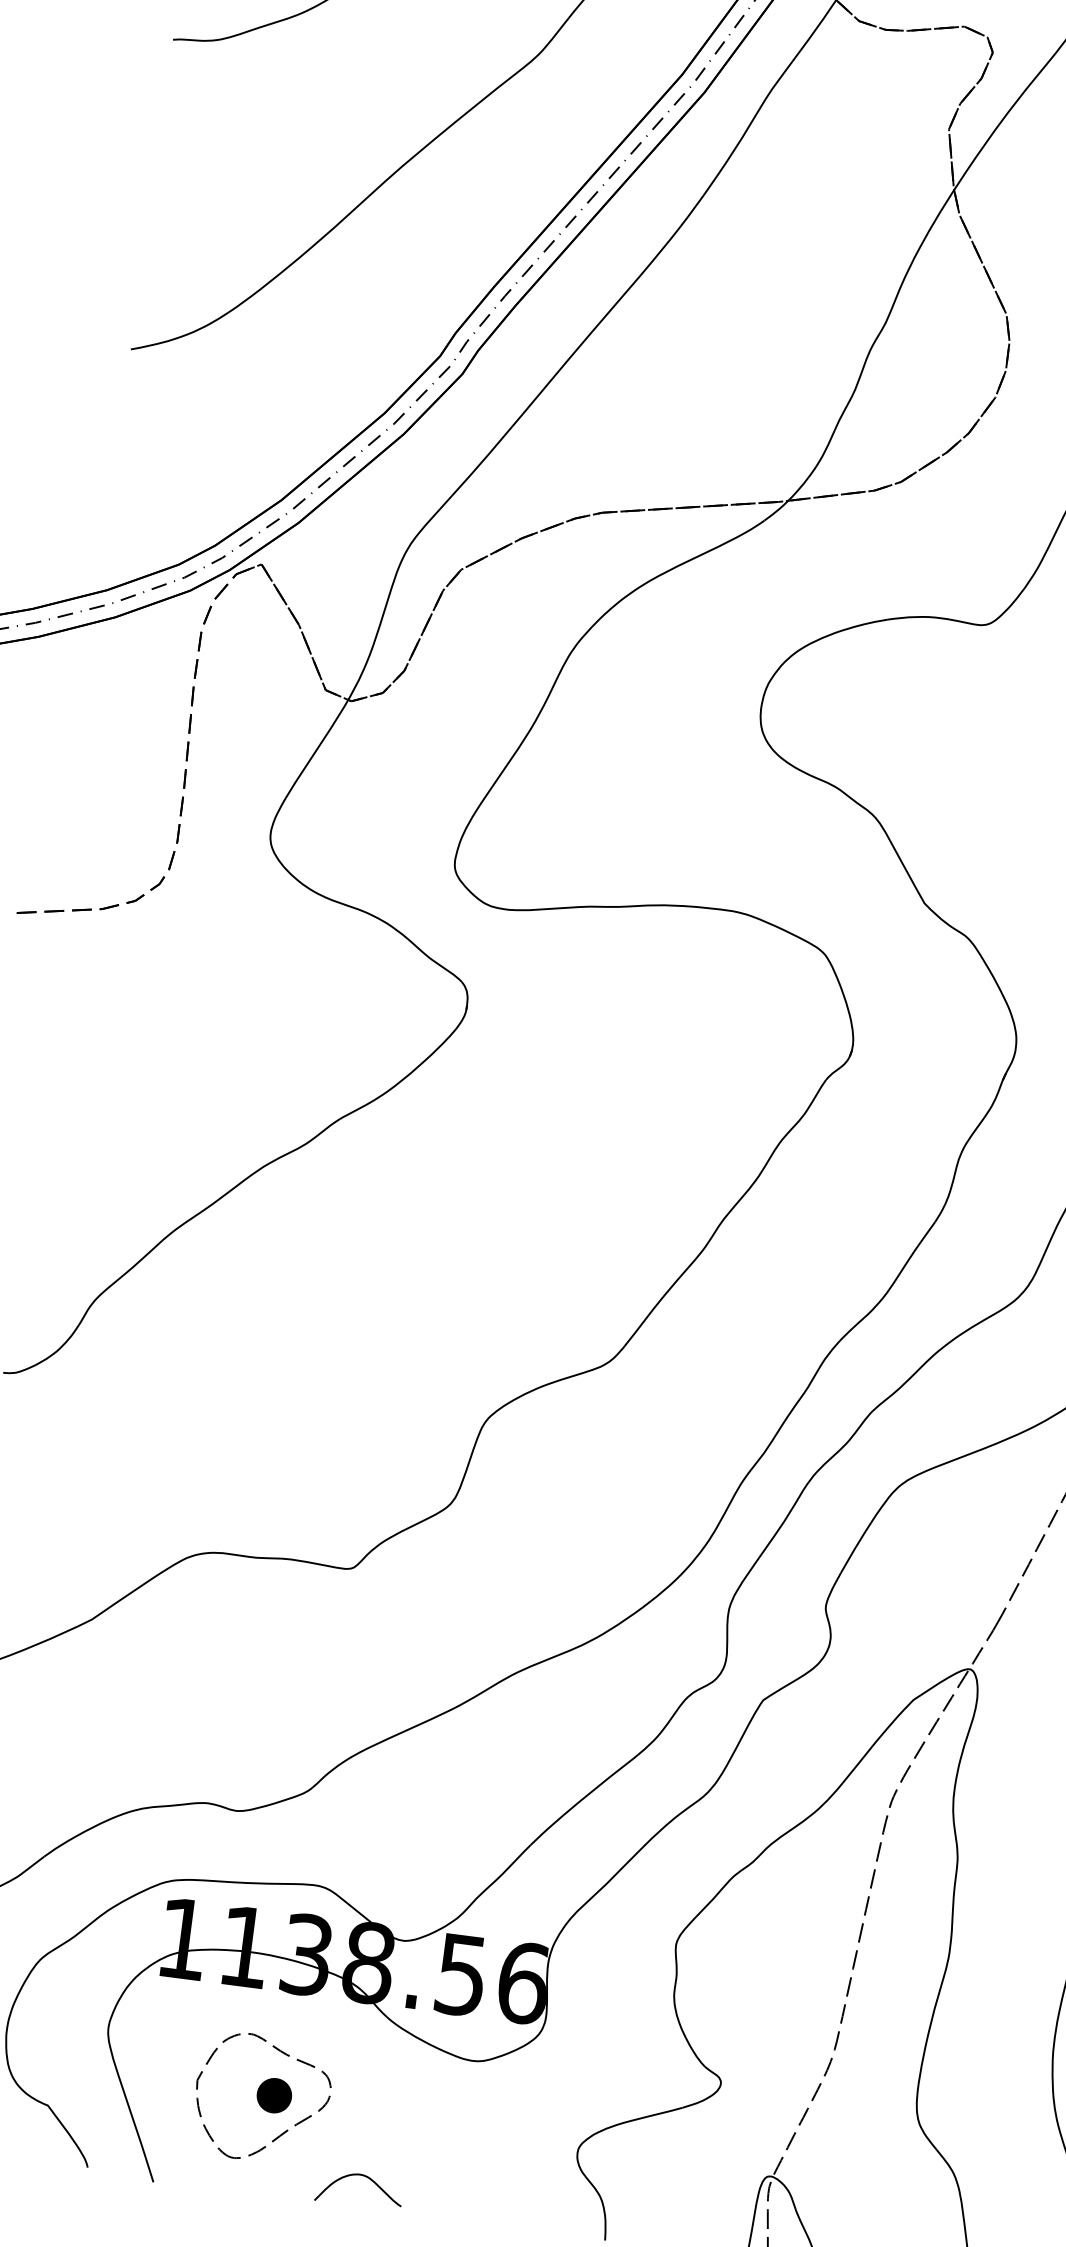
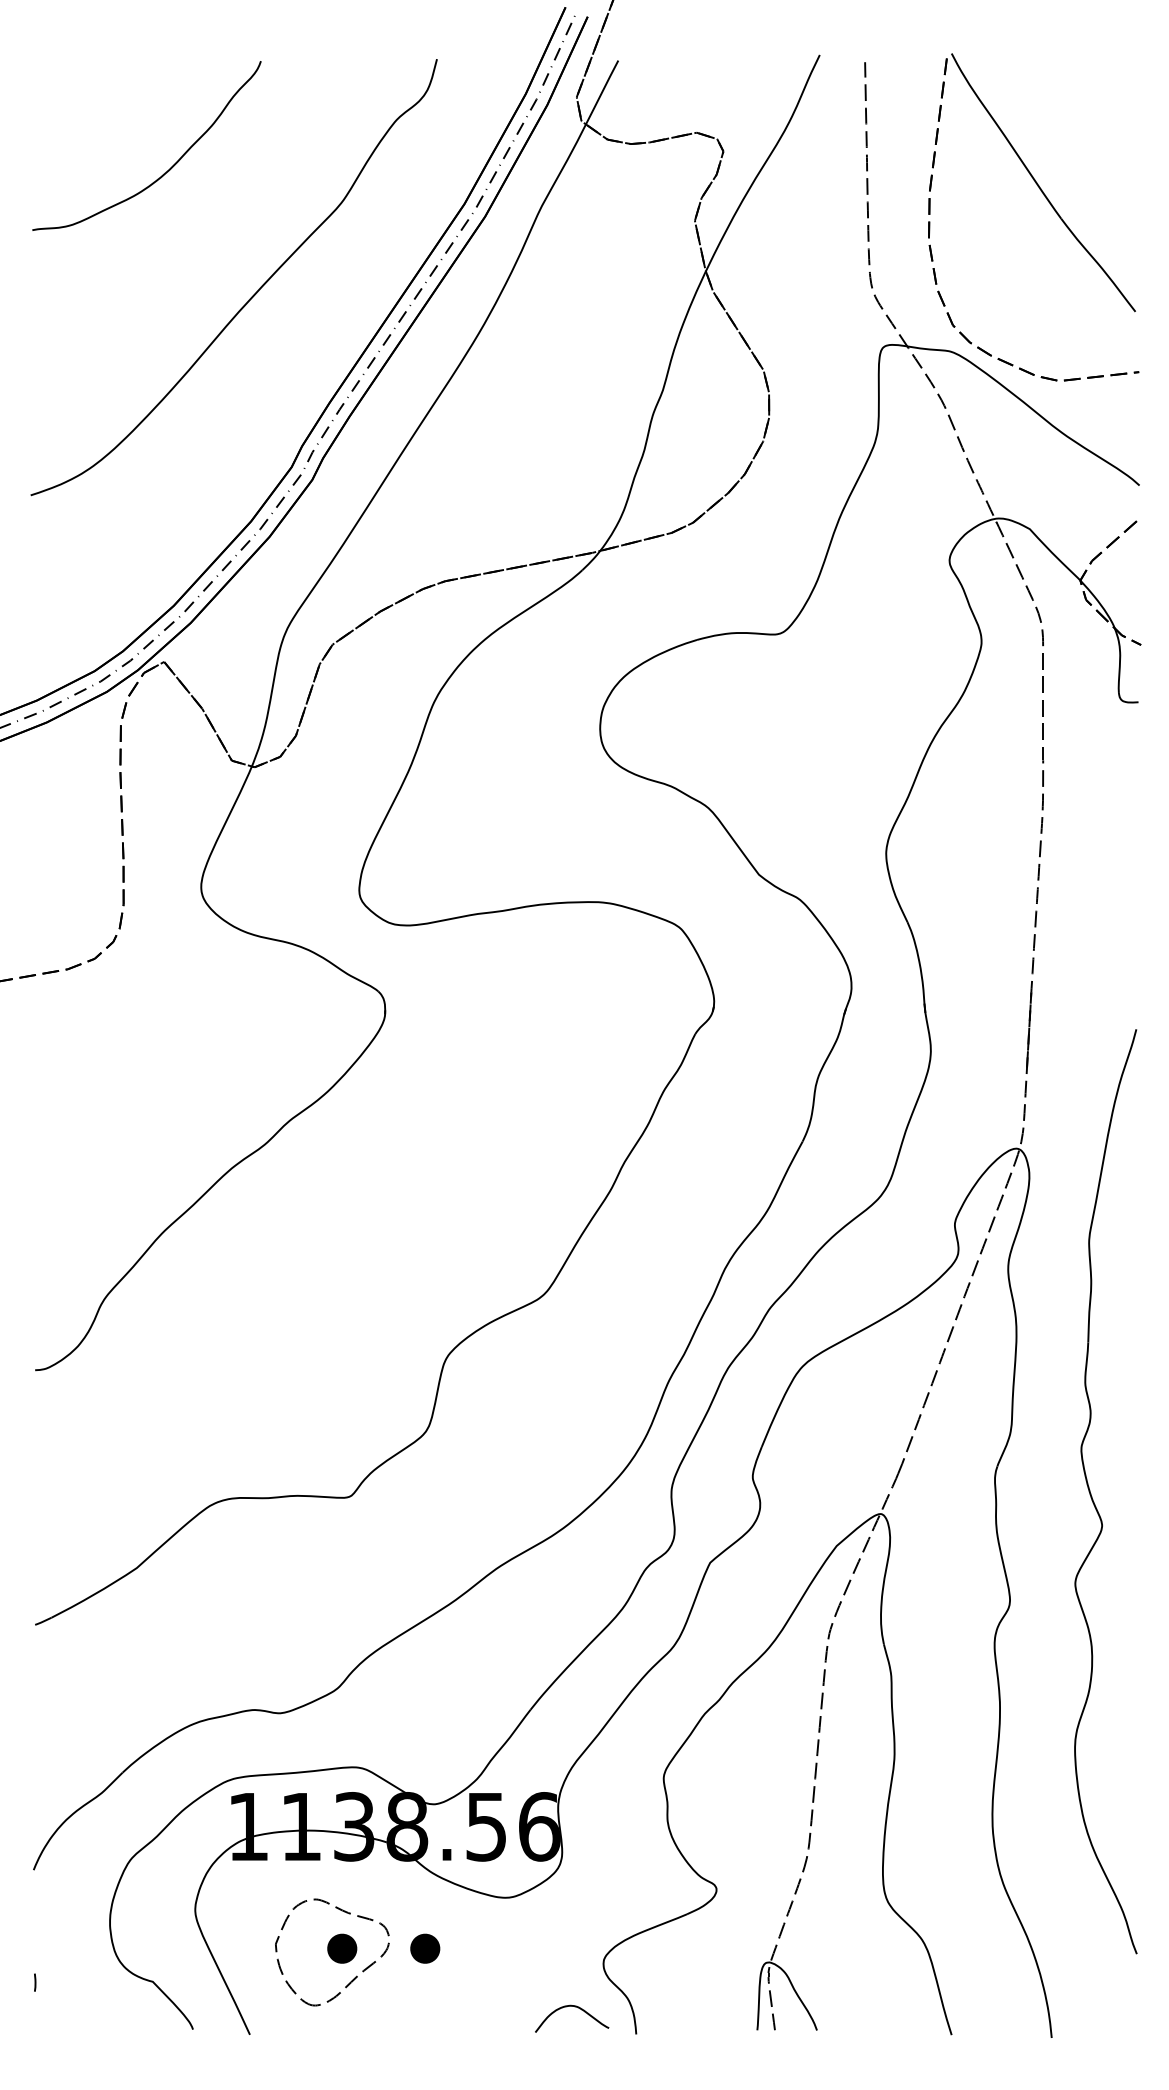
part: (371, 2108) -> (425, 1948), added
curve: (363, 2177) -> (574, 2007), moved

